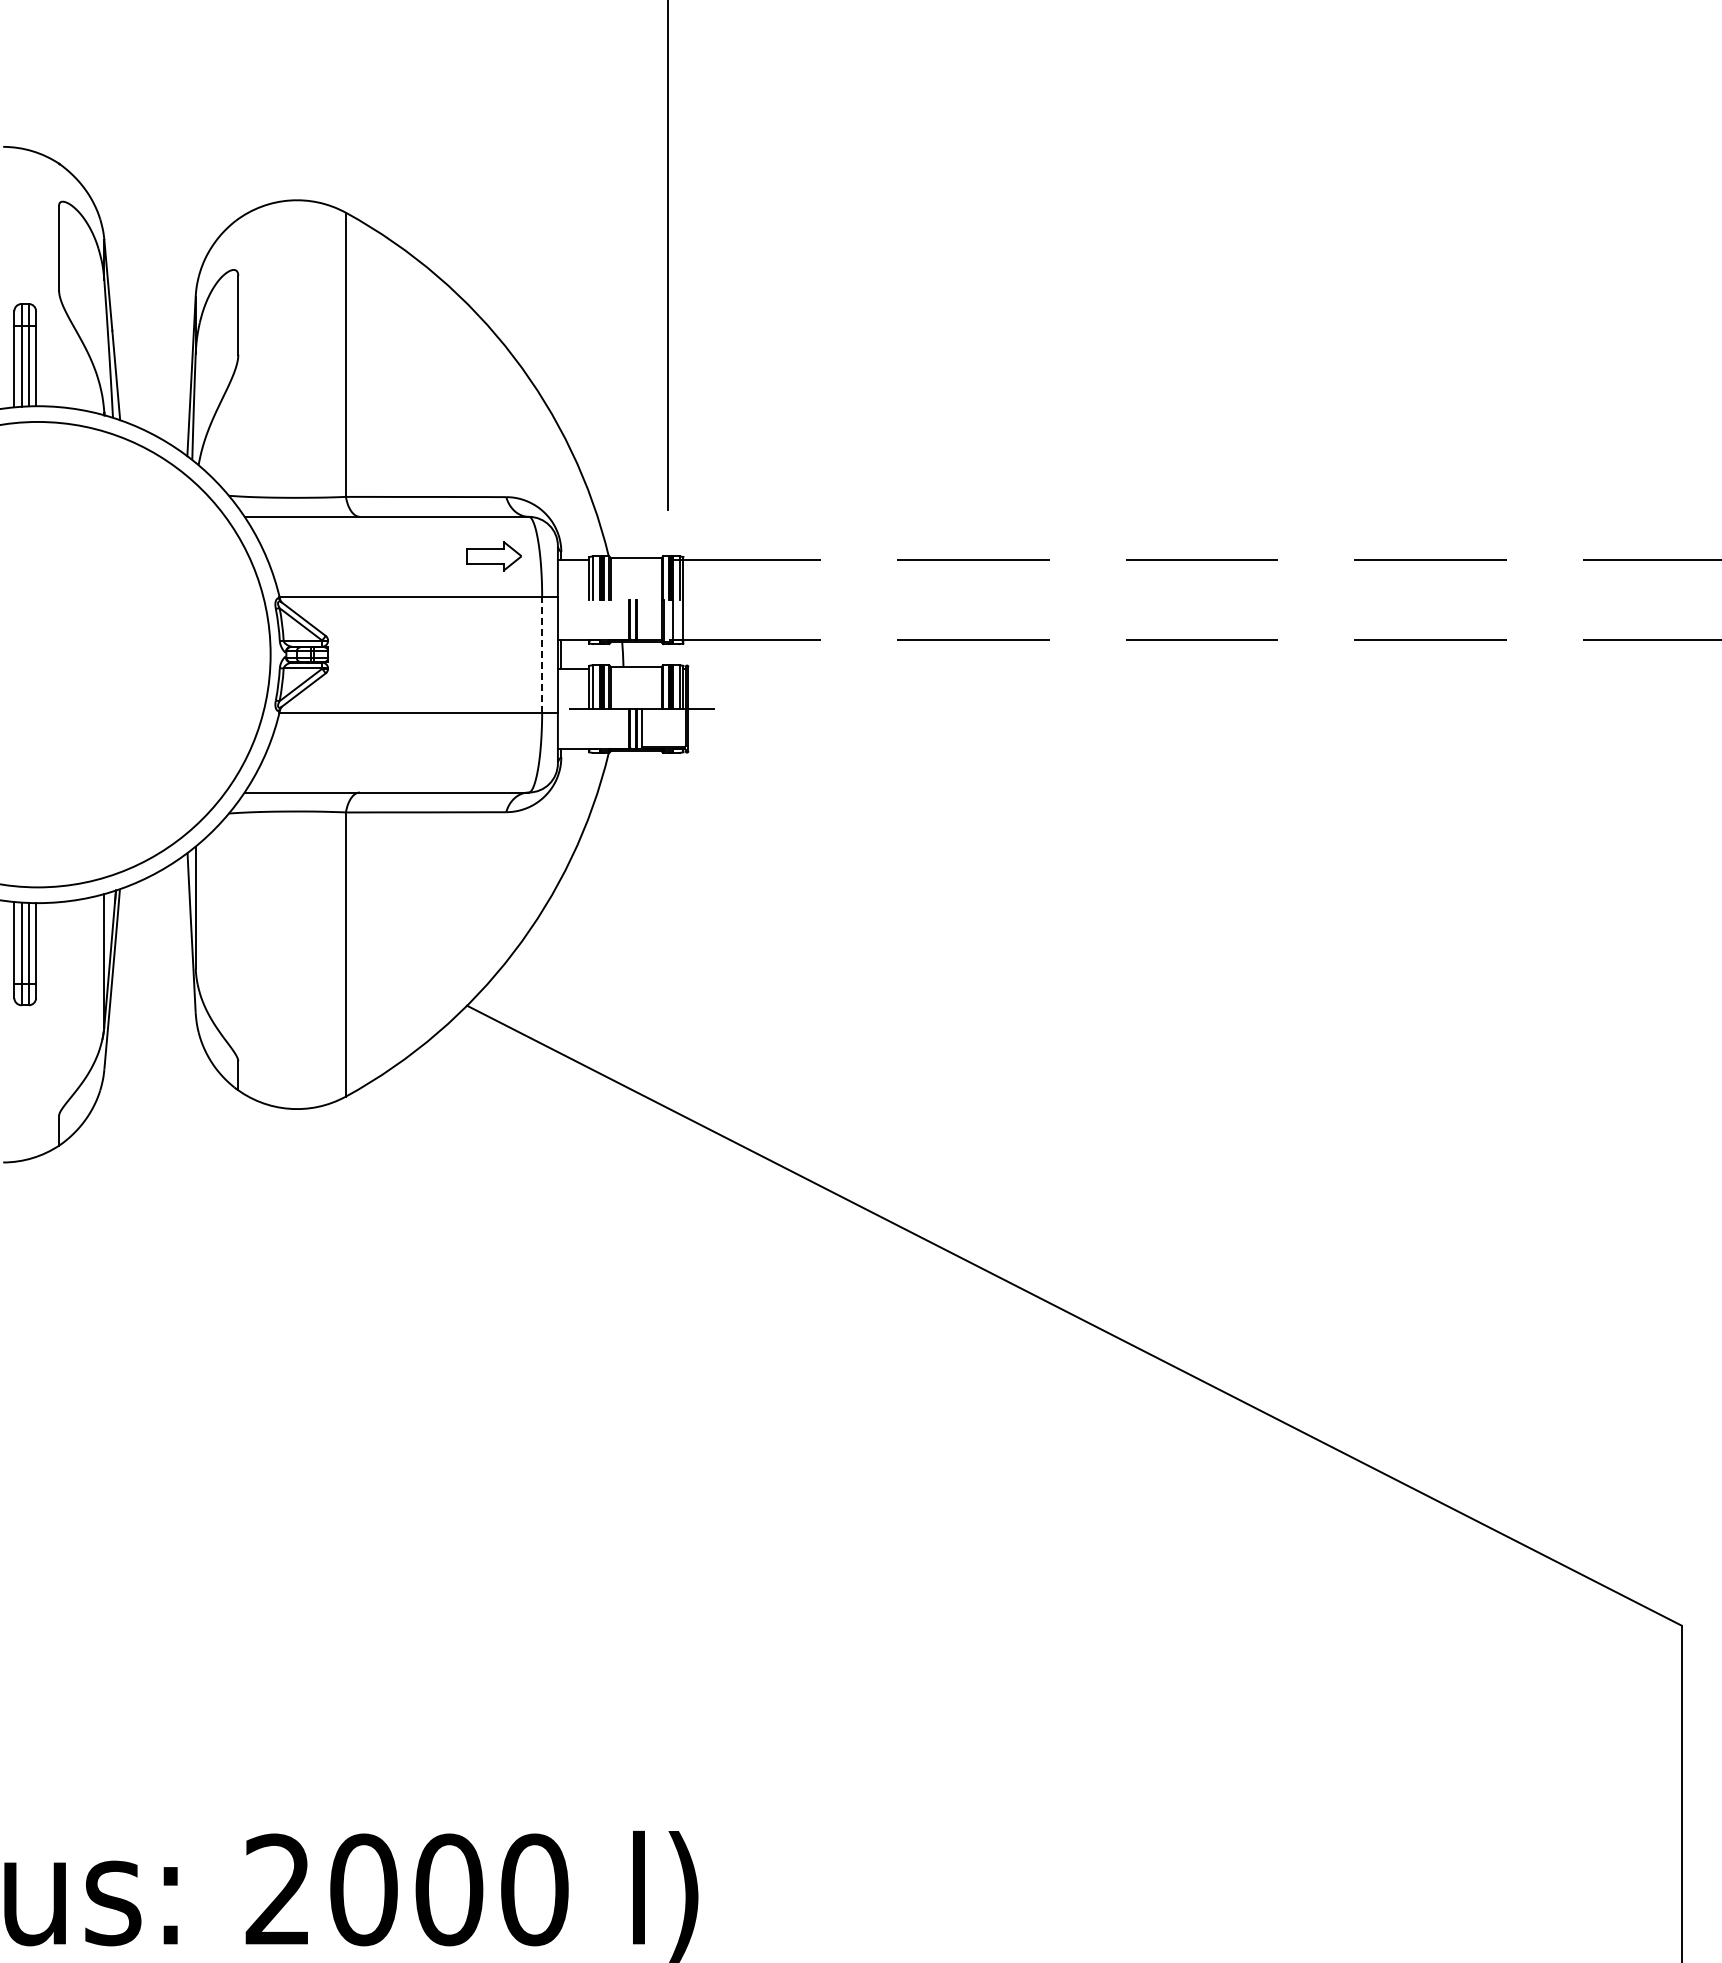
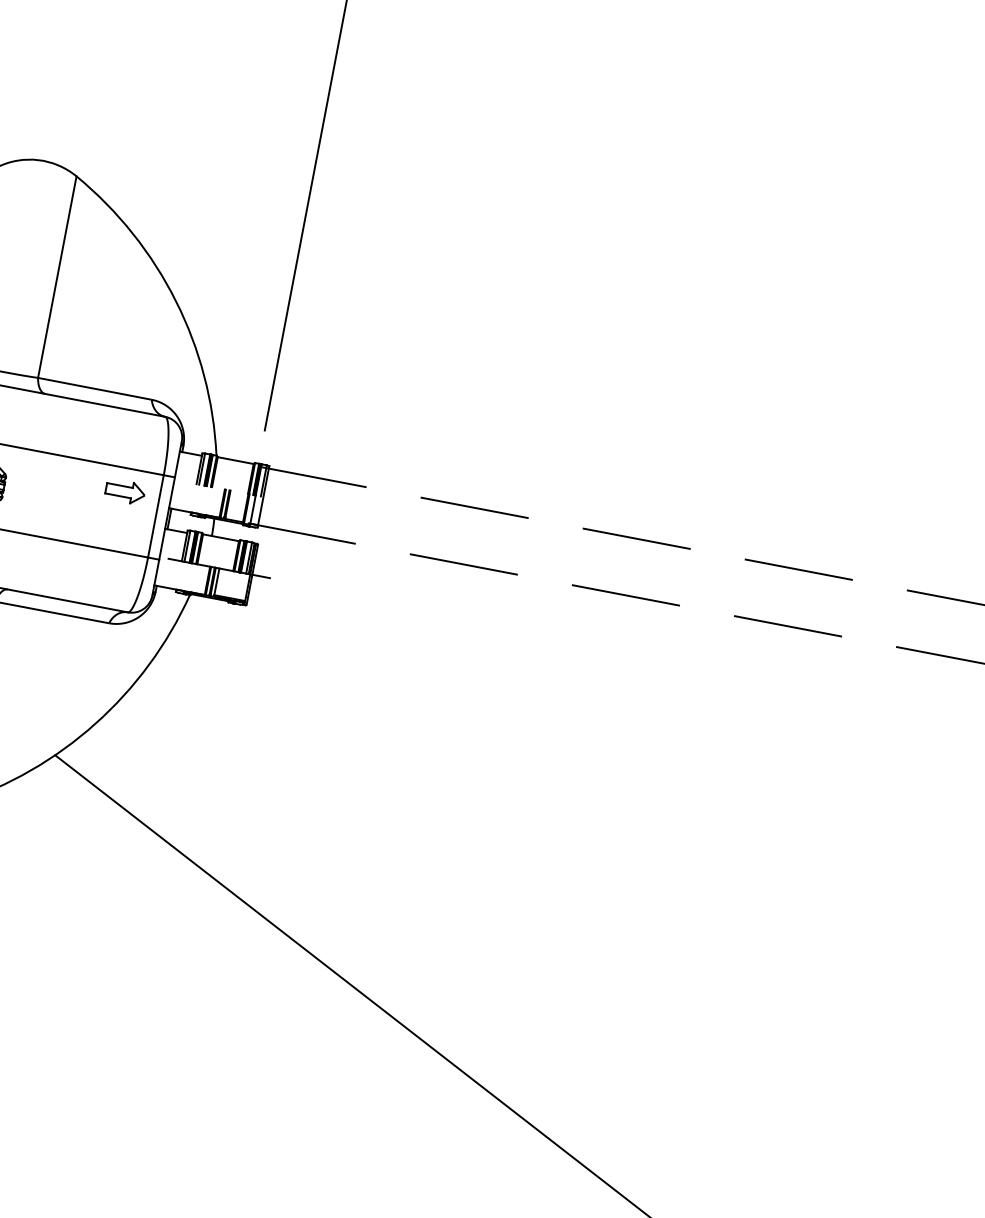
part: (493, 556) -> (124, 491), moved
line: (542, 654) -> (156, 516), dashed -> solid

